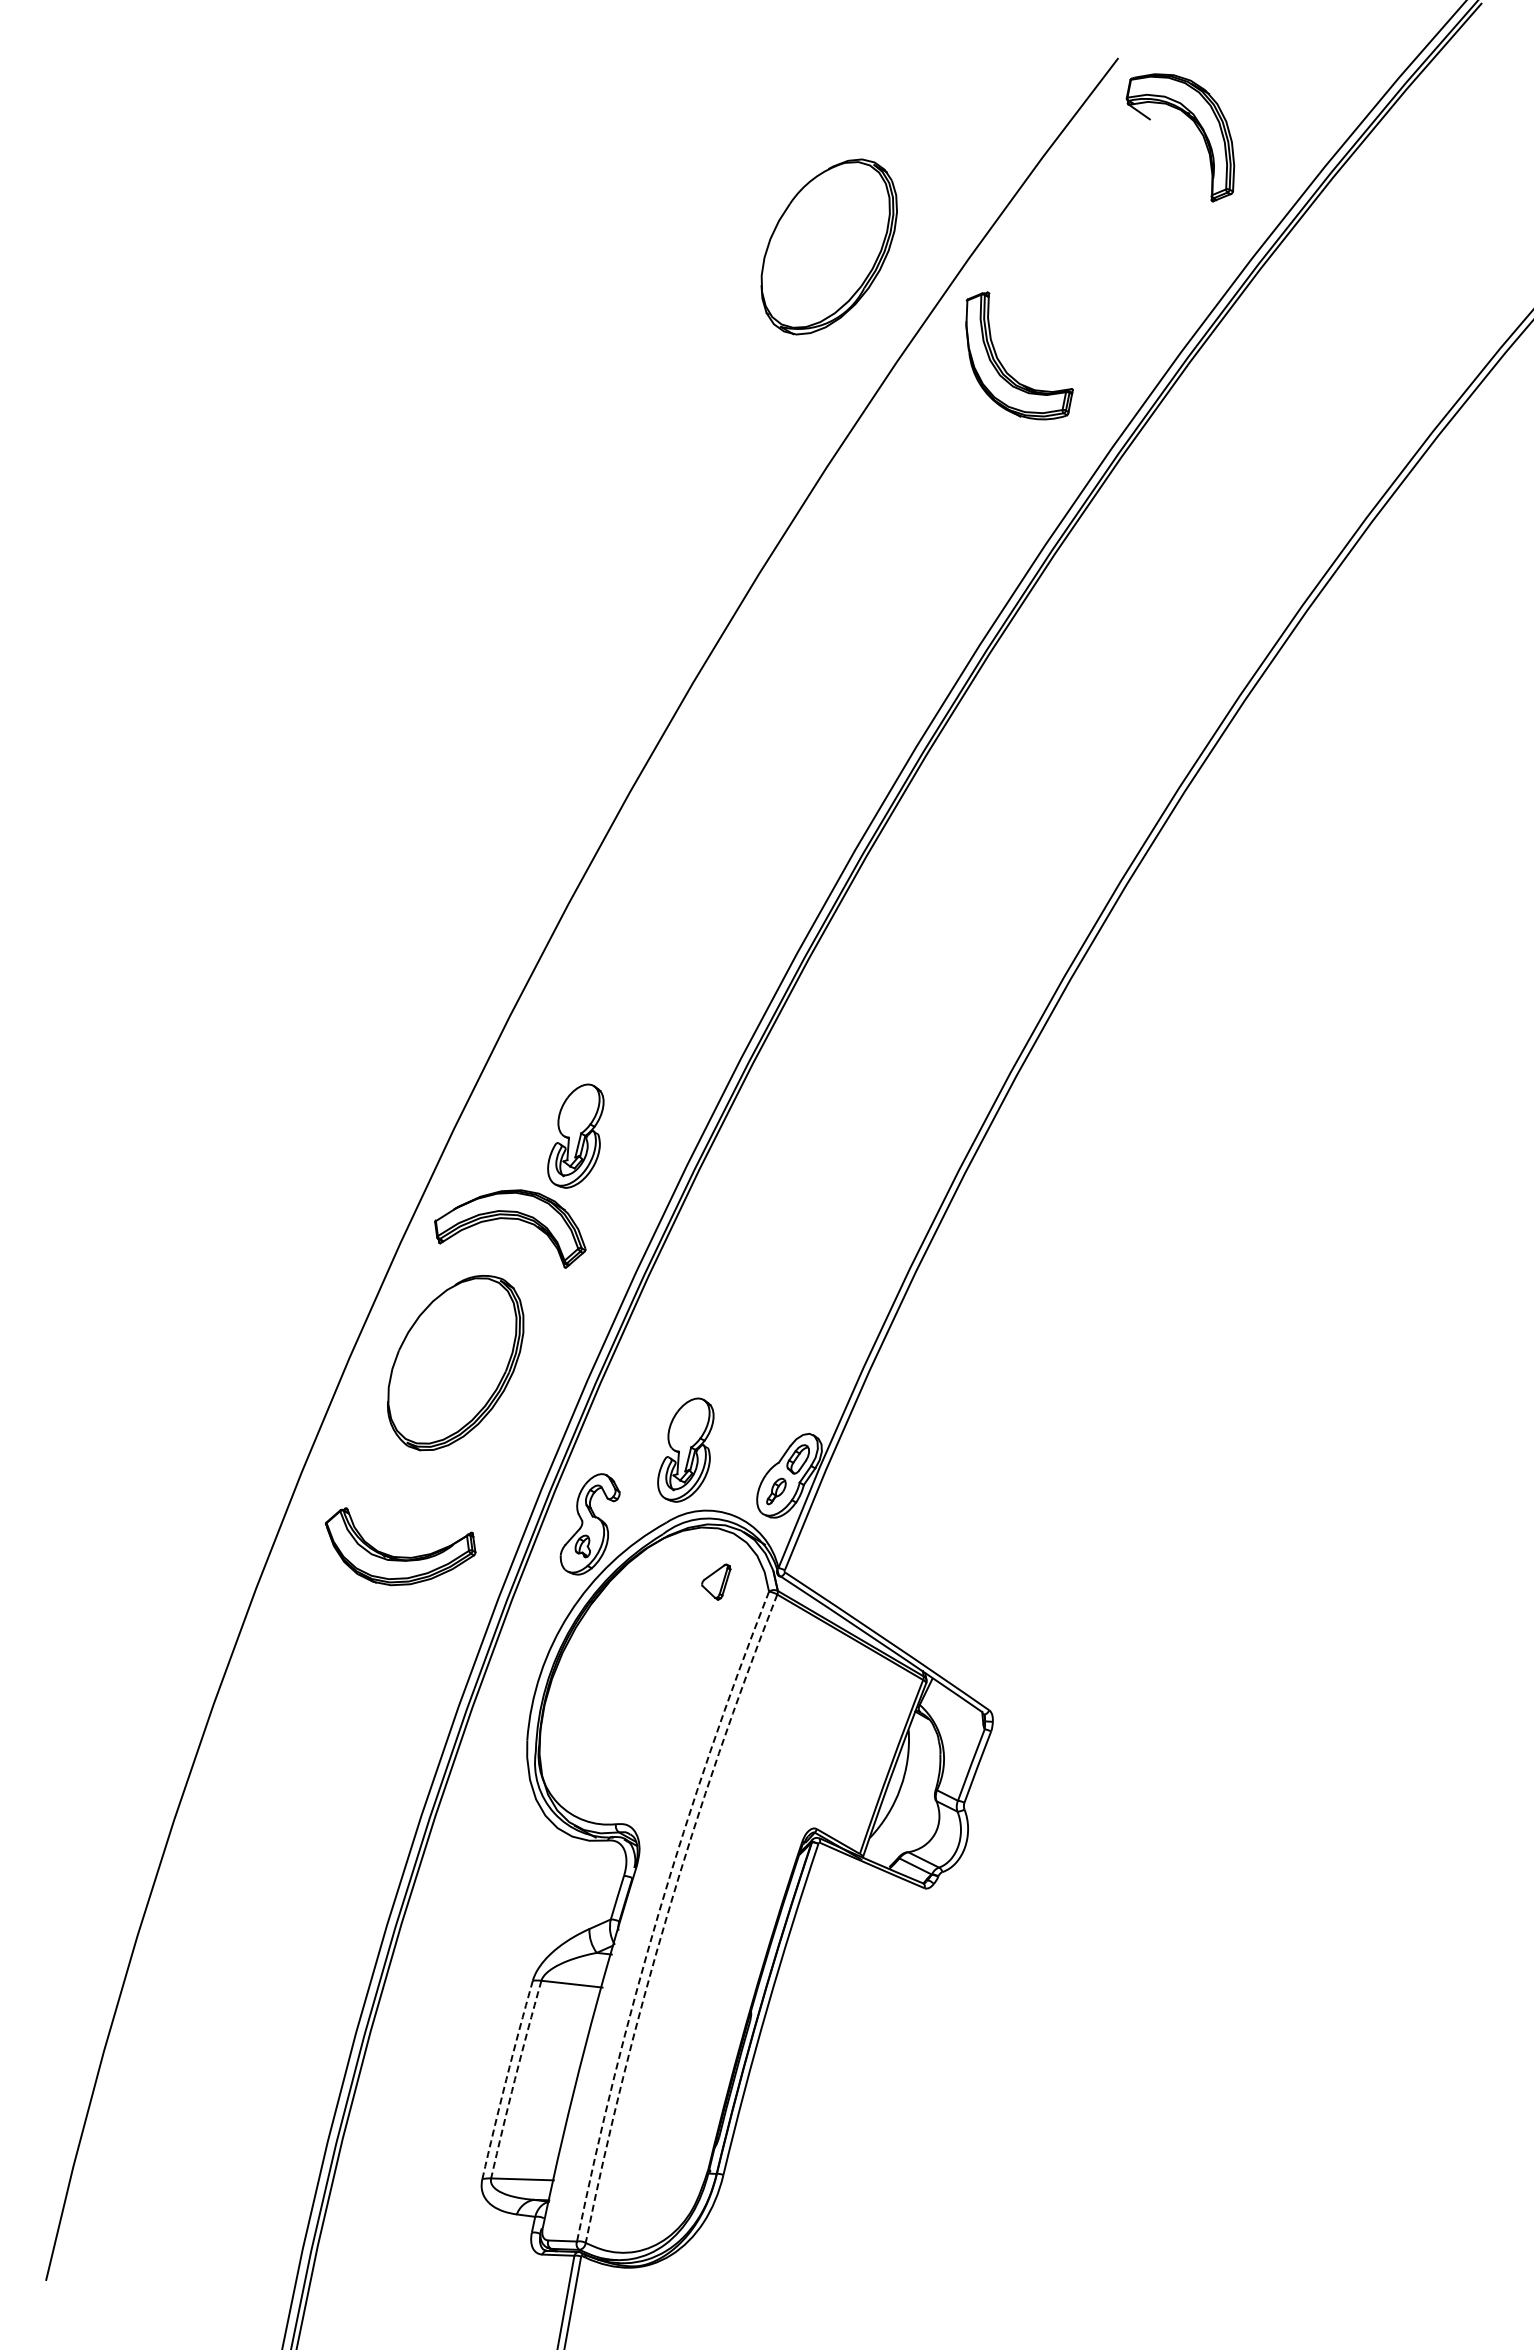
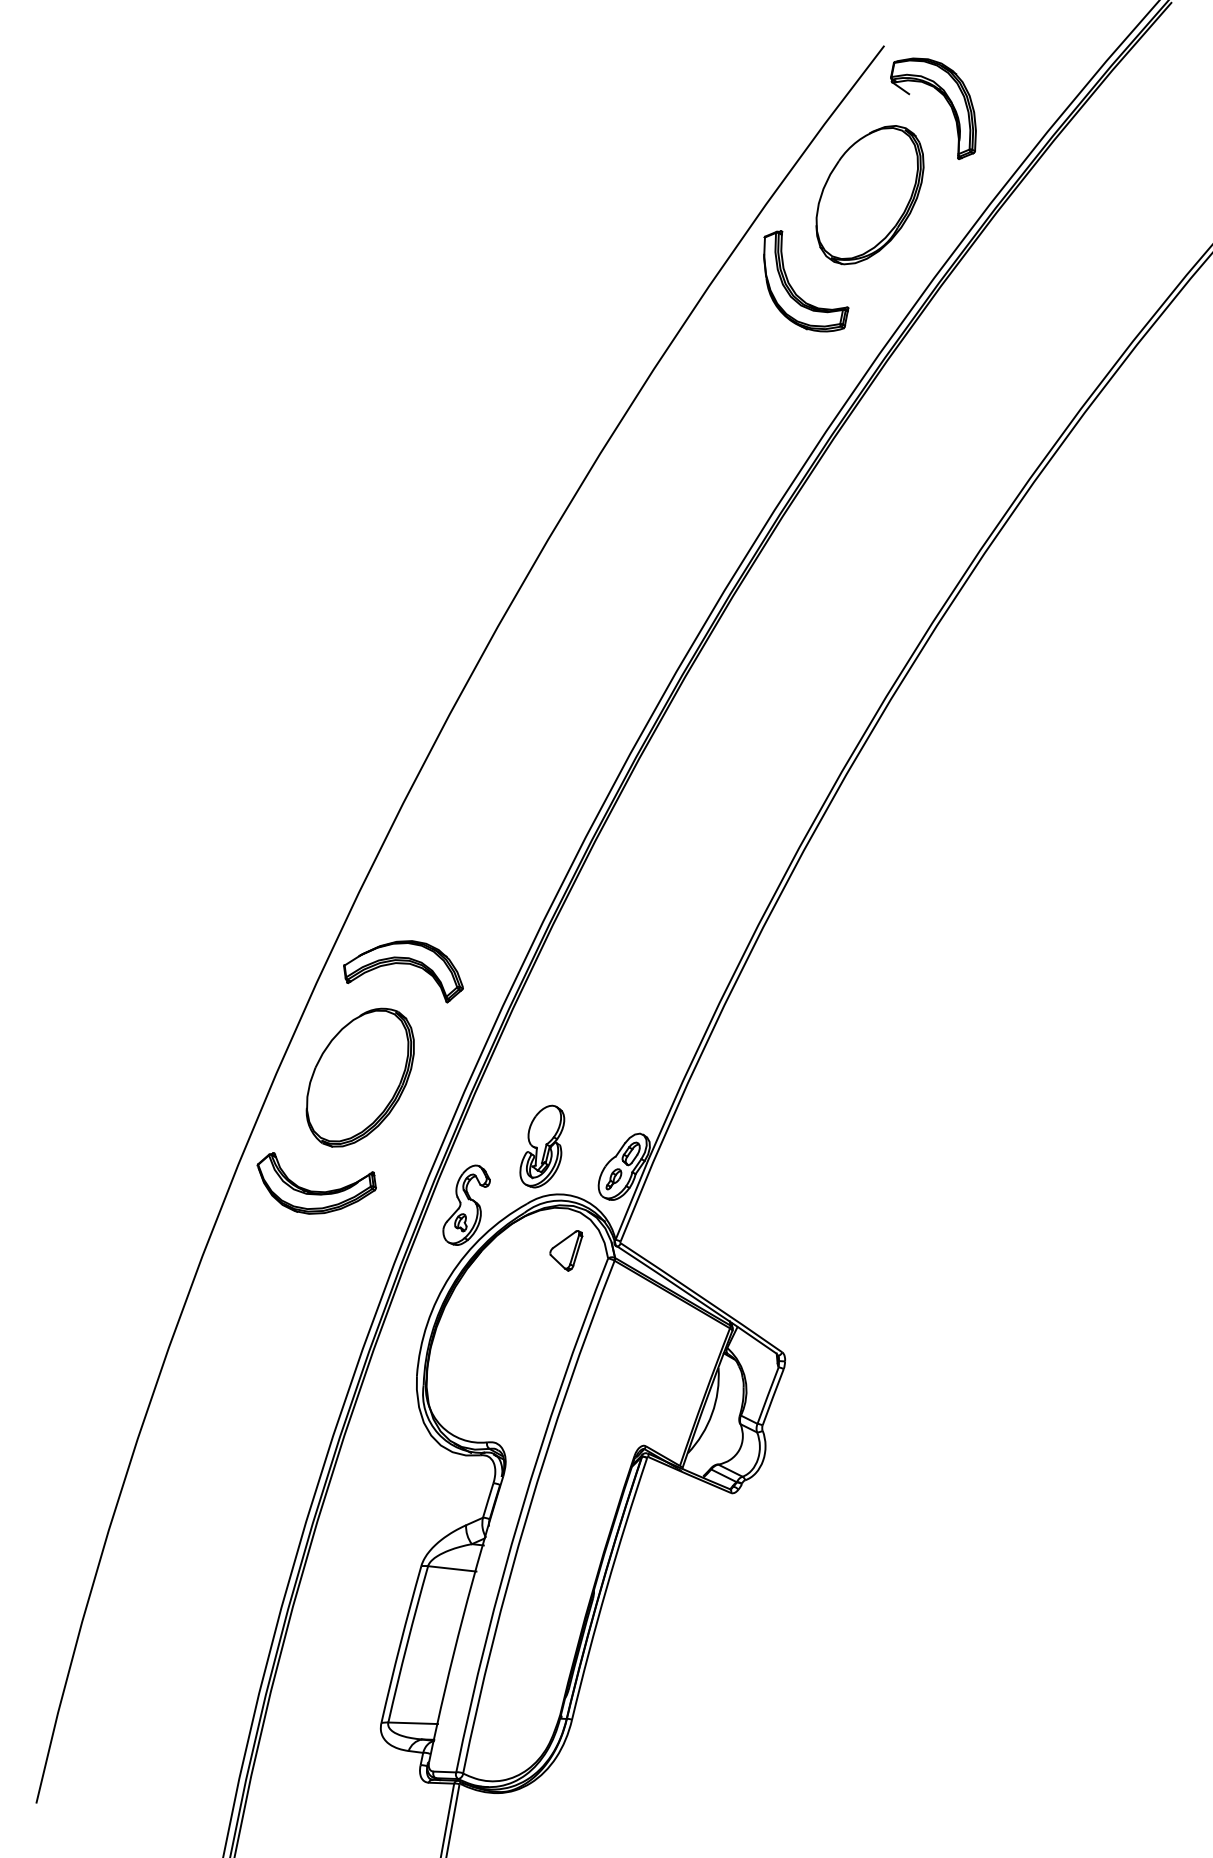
part: (828, 246) -> (869, 194), moved
part: (575, 1135) -> (455, 897), removed
part: (400, 1556) -> (316, 1191), moved
part: (716, 1582) -> (566, 1251), size x1.43
arc: (659, 1912) -> (521, 1512), dashed -> solid
arc: (667, 1914) -> (527, 1513), dashed -> solid
arc: (506, 2079) -> (400, 1644), dashed -> solid
arc: (515, 2079) -> (407, 1644), dashed -> solid

